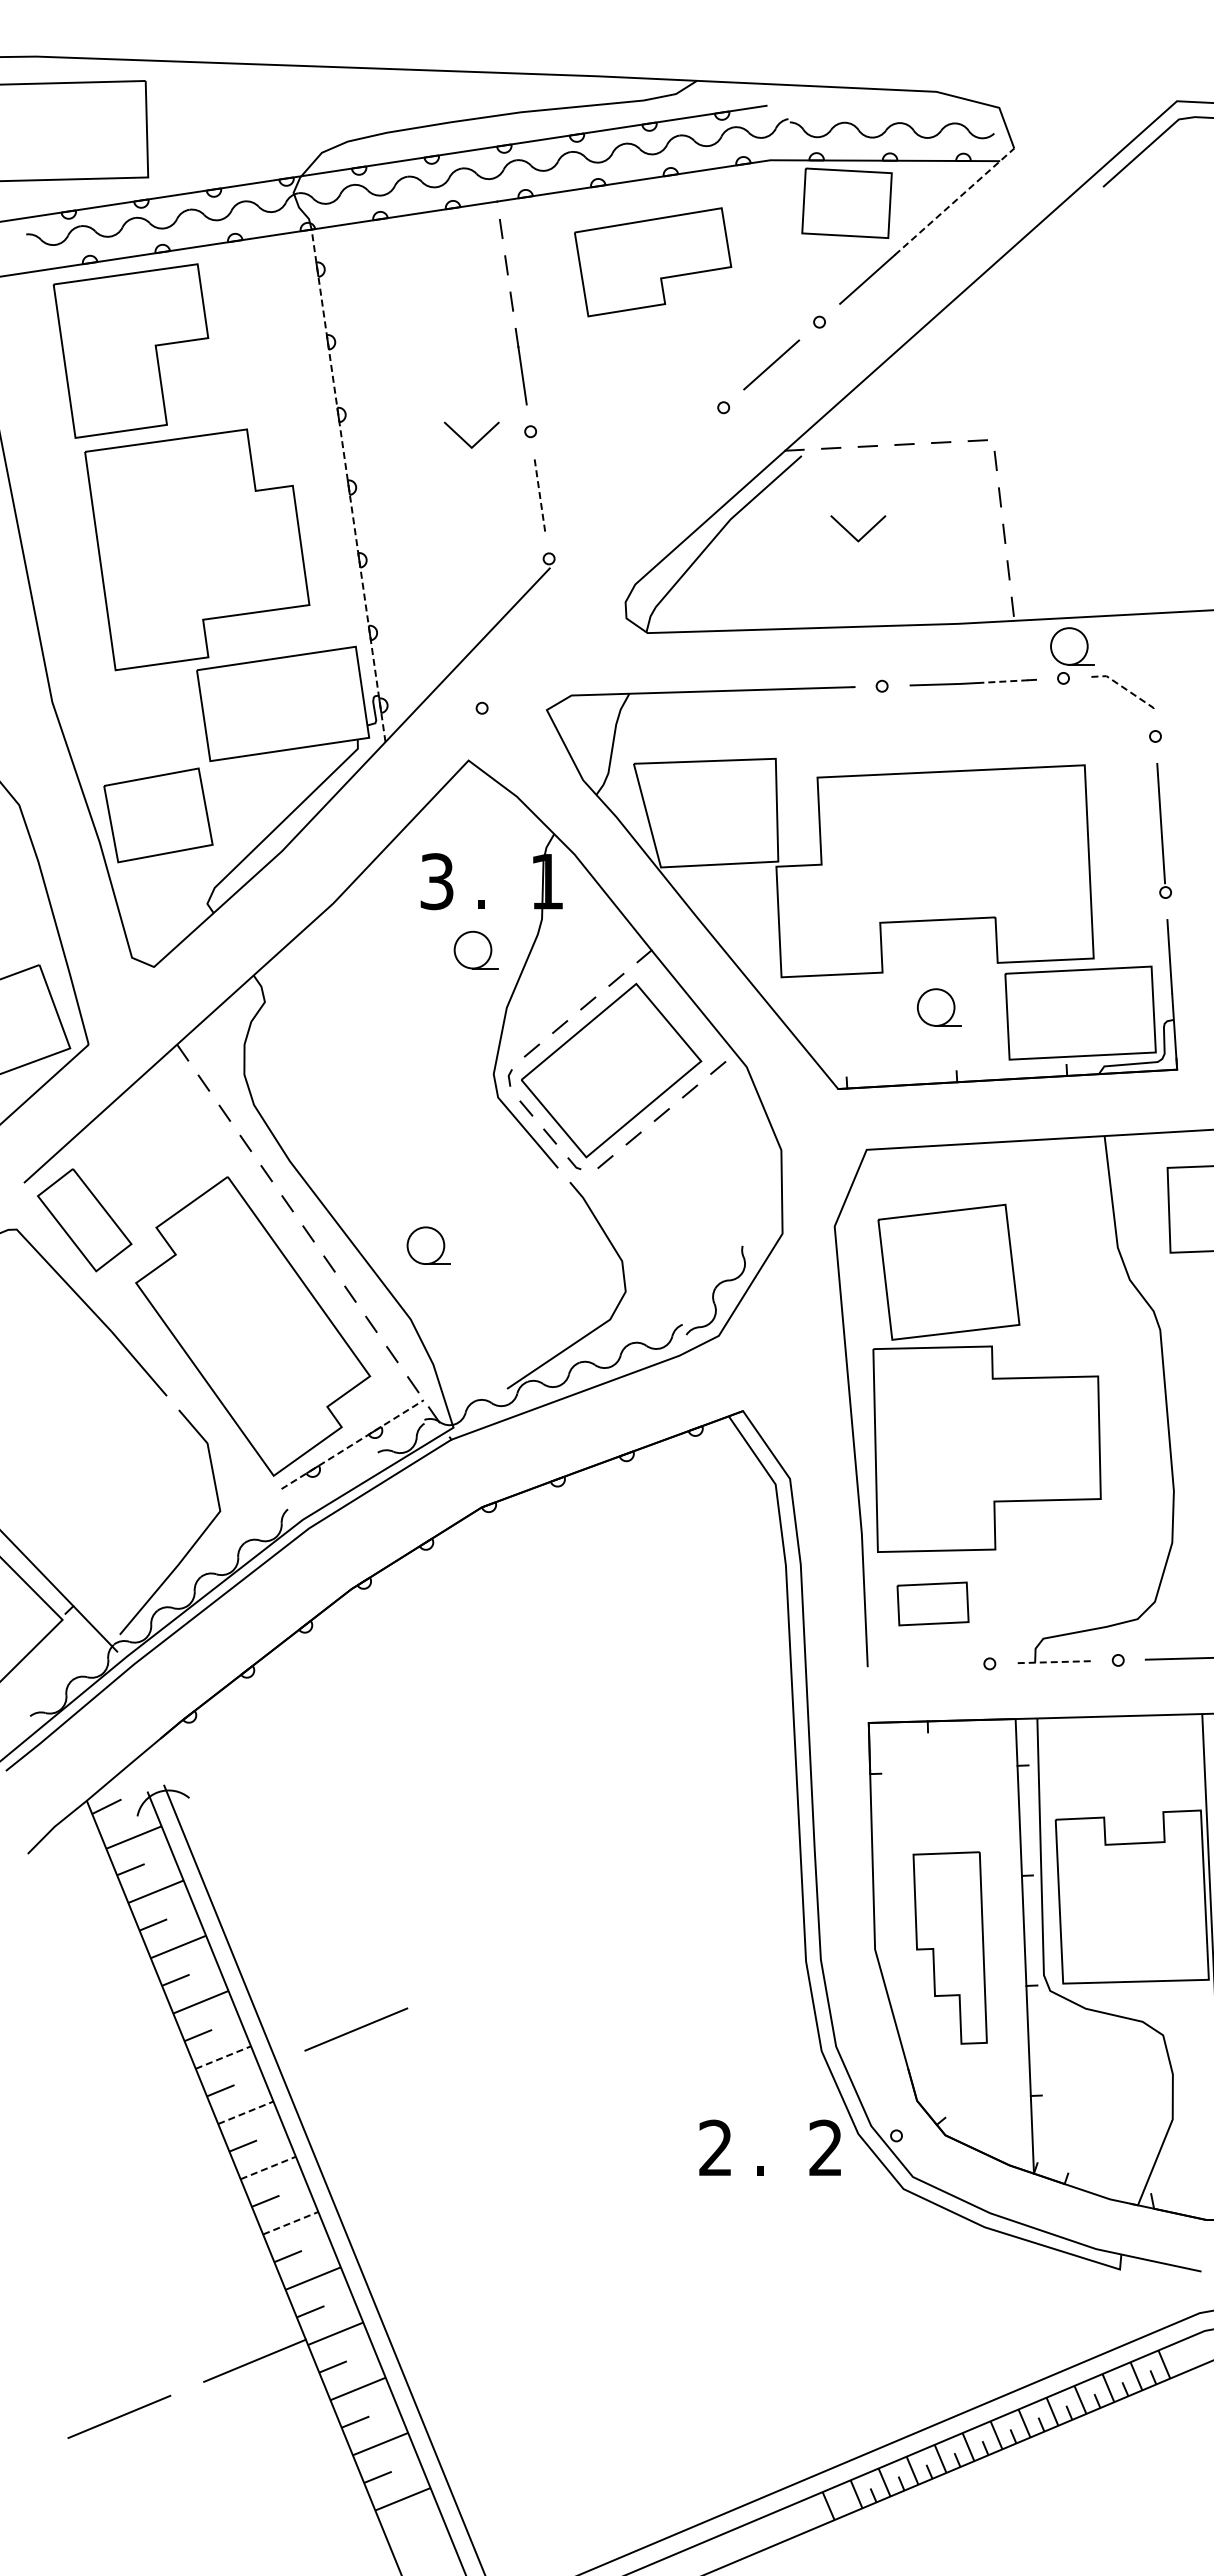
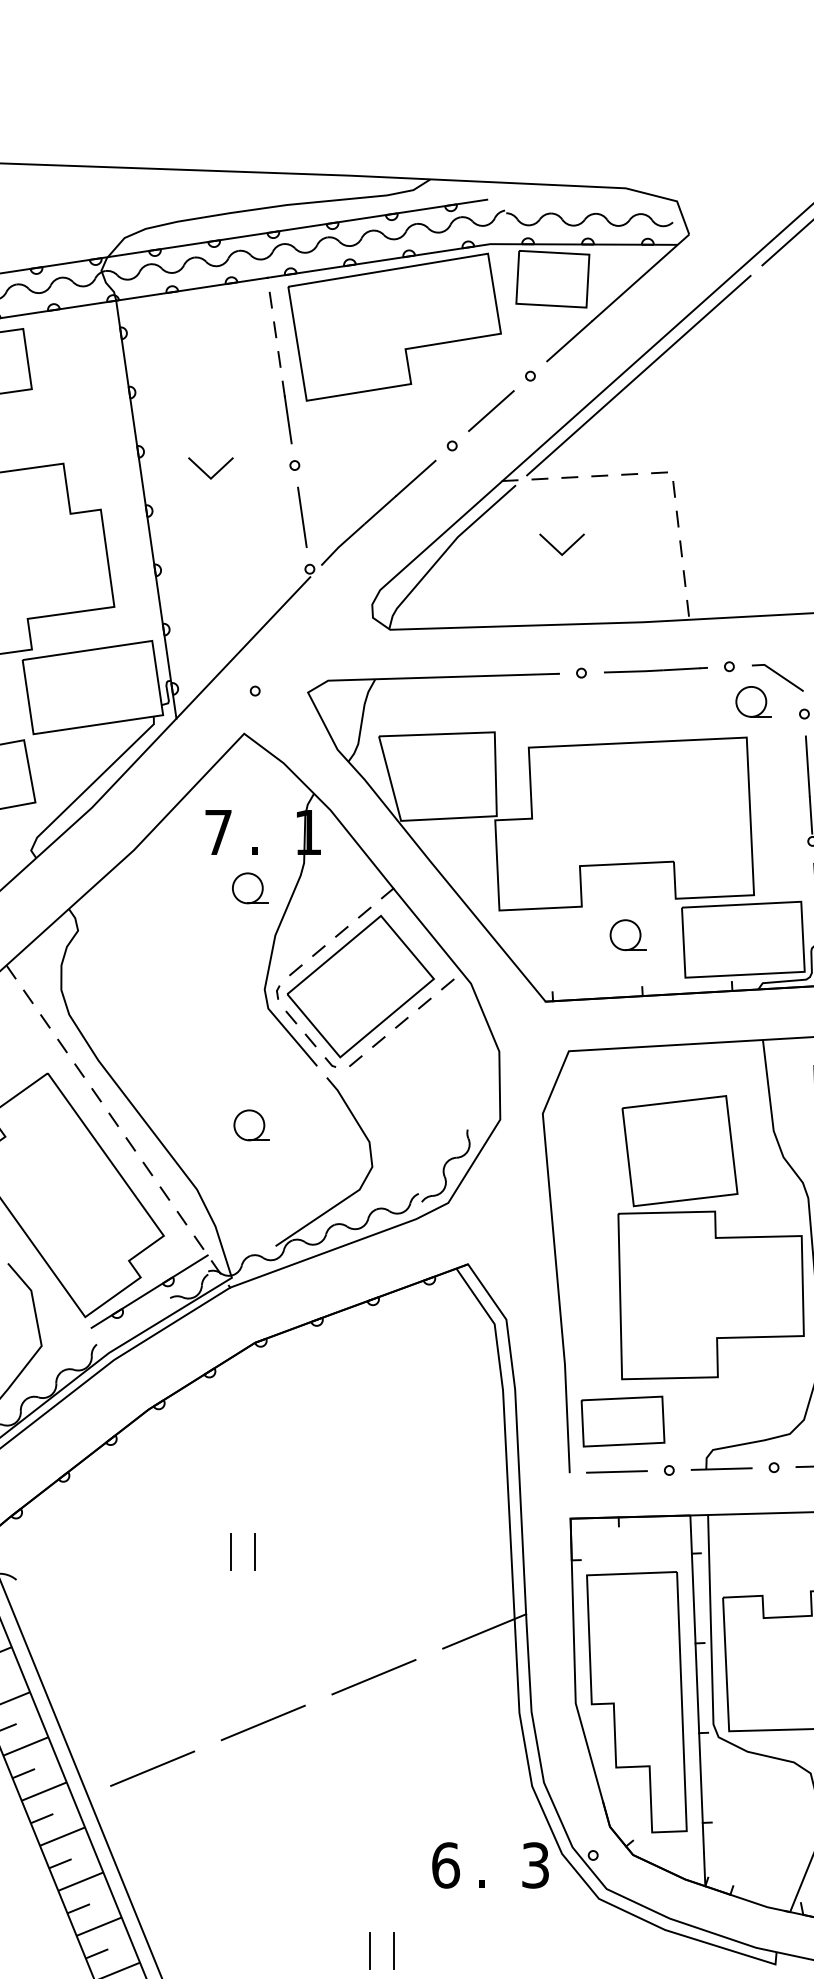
line: (954, 201) -> (640, 277), dashed -> solid
part: (652, 262) -> (394, 327), size x1.67
line: (952, 321) -> (638, 375), added
line: (465, 440) -> (205, 472), moved
line: (348, 485) -> (146, 509), dashed -> solid
part: (633, 489) -> (378, 512), added
line: (539, 495) -> (302, 517), dashed -> solid
part: (1072, 646) -> (753, 701), moved
line: (1005, 681) -> (682, 669), dashed -> solid
line: (1123, 687) -> (778, 674), dashed -> solid
text: (436, 881) -> (218, 832), 3 -> 7
part: (428, 1245) -> (251, 1125), moved
part: (986, 1377) -> (710, 1236), moved
line: (352, 1444) -> (149, 1291), dashed -> solid
part: (932, 1603) -> (622, 1421), size x1.43
line: (1054, 1662) -> (722, 1469), dashed -> solid
line: (925, 1665) -> (616, 1471), added
line: (451, 1764) -> (230, 1552), added
line: (481, 1764) -> (254, 1552), added
line: (763, 1861) -> (484, 1631), added
line: (627, 1917) -> (373, 1677), added
part: (950, 1947) -> (637, 1701), size x1.67
line: (491, 1973) -> (262, 1723), added
line: (223, 2057) -> (44, 1791), dashed -> solid
line: (245, 2112) -> (62, 1836), dashed -> solid
text: (716, 2147) -> (446, 1864), 2 -> 6
text: (825, 2147) -> (535, 1864), 2 -> 3
line: (268, 2167) -> (81, 1881), dashed -> solid
line: (290, 2223) -> (98, 1926), dashed -> solid
line: (622, 2253) -> (369, 1951), added
line: (651, 2253) -> (393, 1951), added

